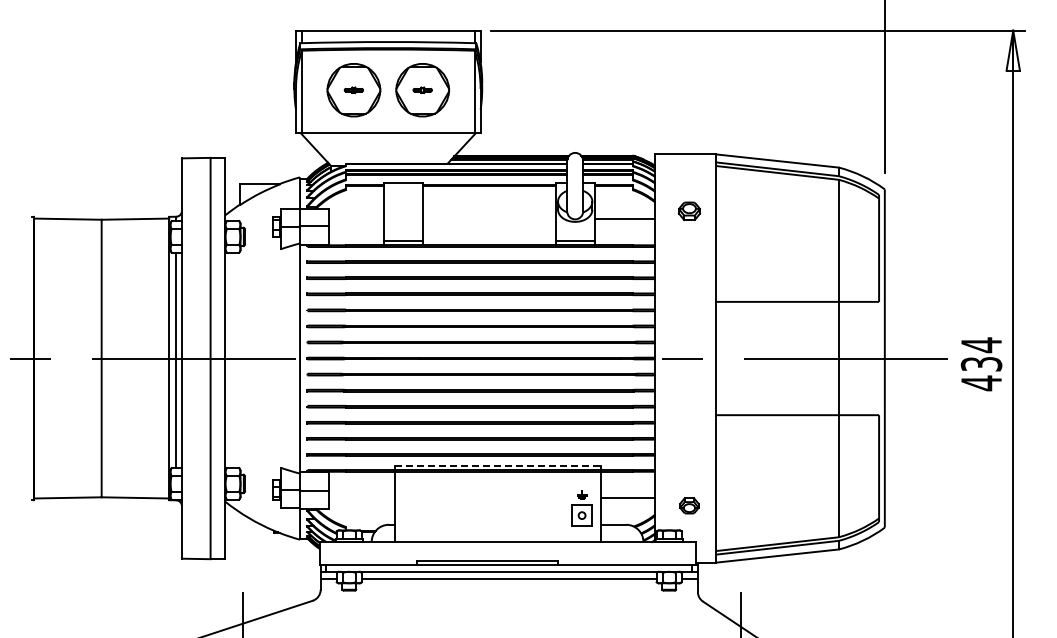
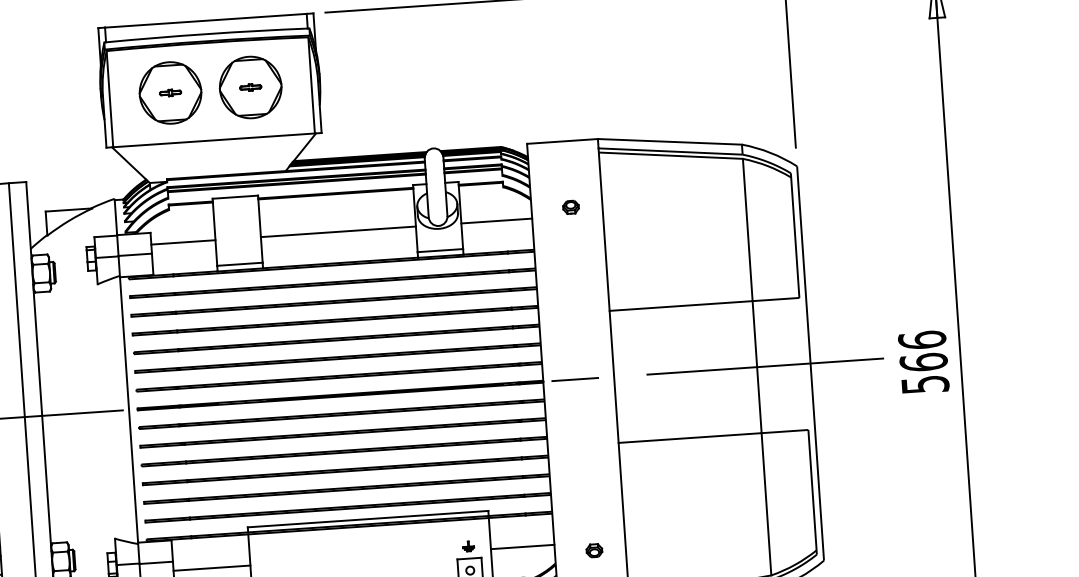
part: (688, 210) -> (570, 206), size x0.62
line: (355, 218) -> (182, 242), added
line: (488, 218) -> (337, 231), added
text: (981, 364) -> (923, 362), 434 -> 566
line: (498, 465) -> (368, 518), dashed -> solid
line: (361, 498) -> (211, 568), added
part: (688, 505) -> (593, 550), size x0.71

